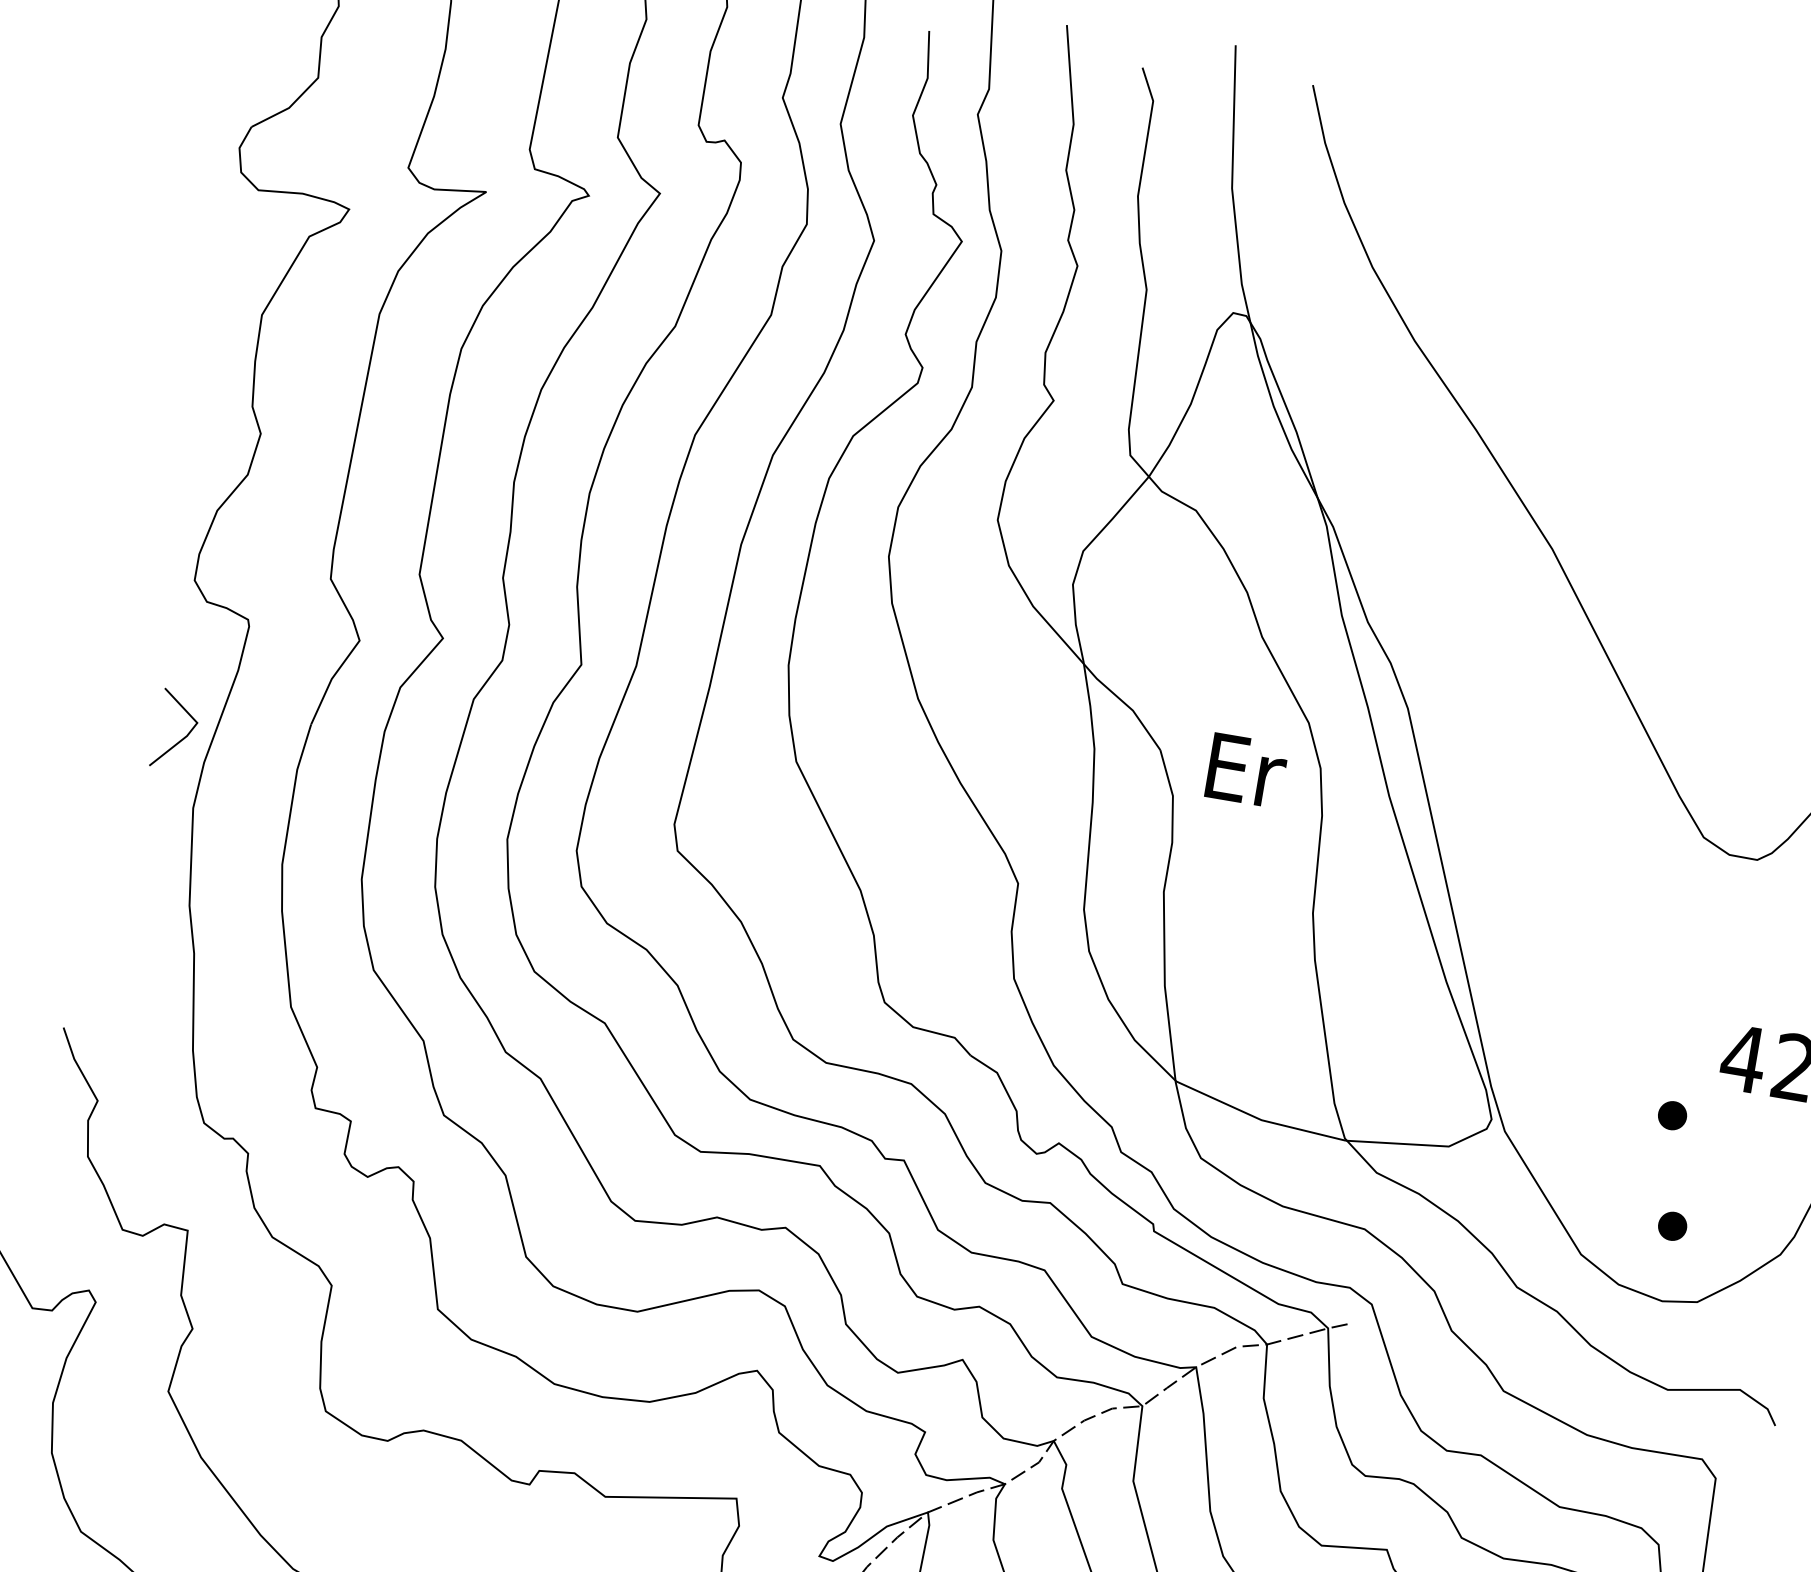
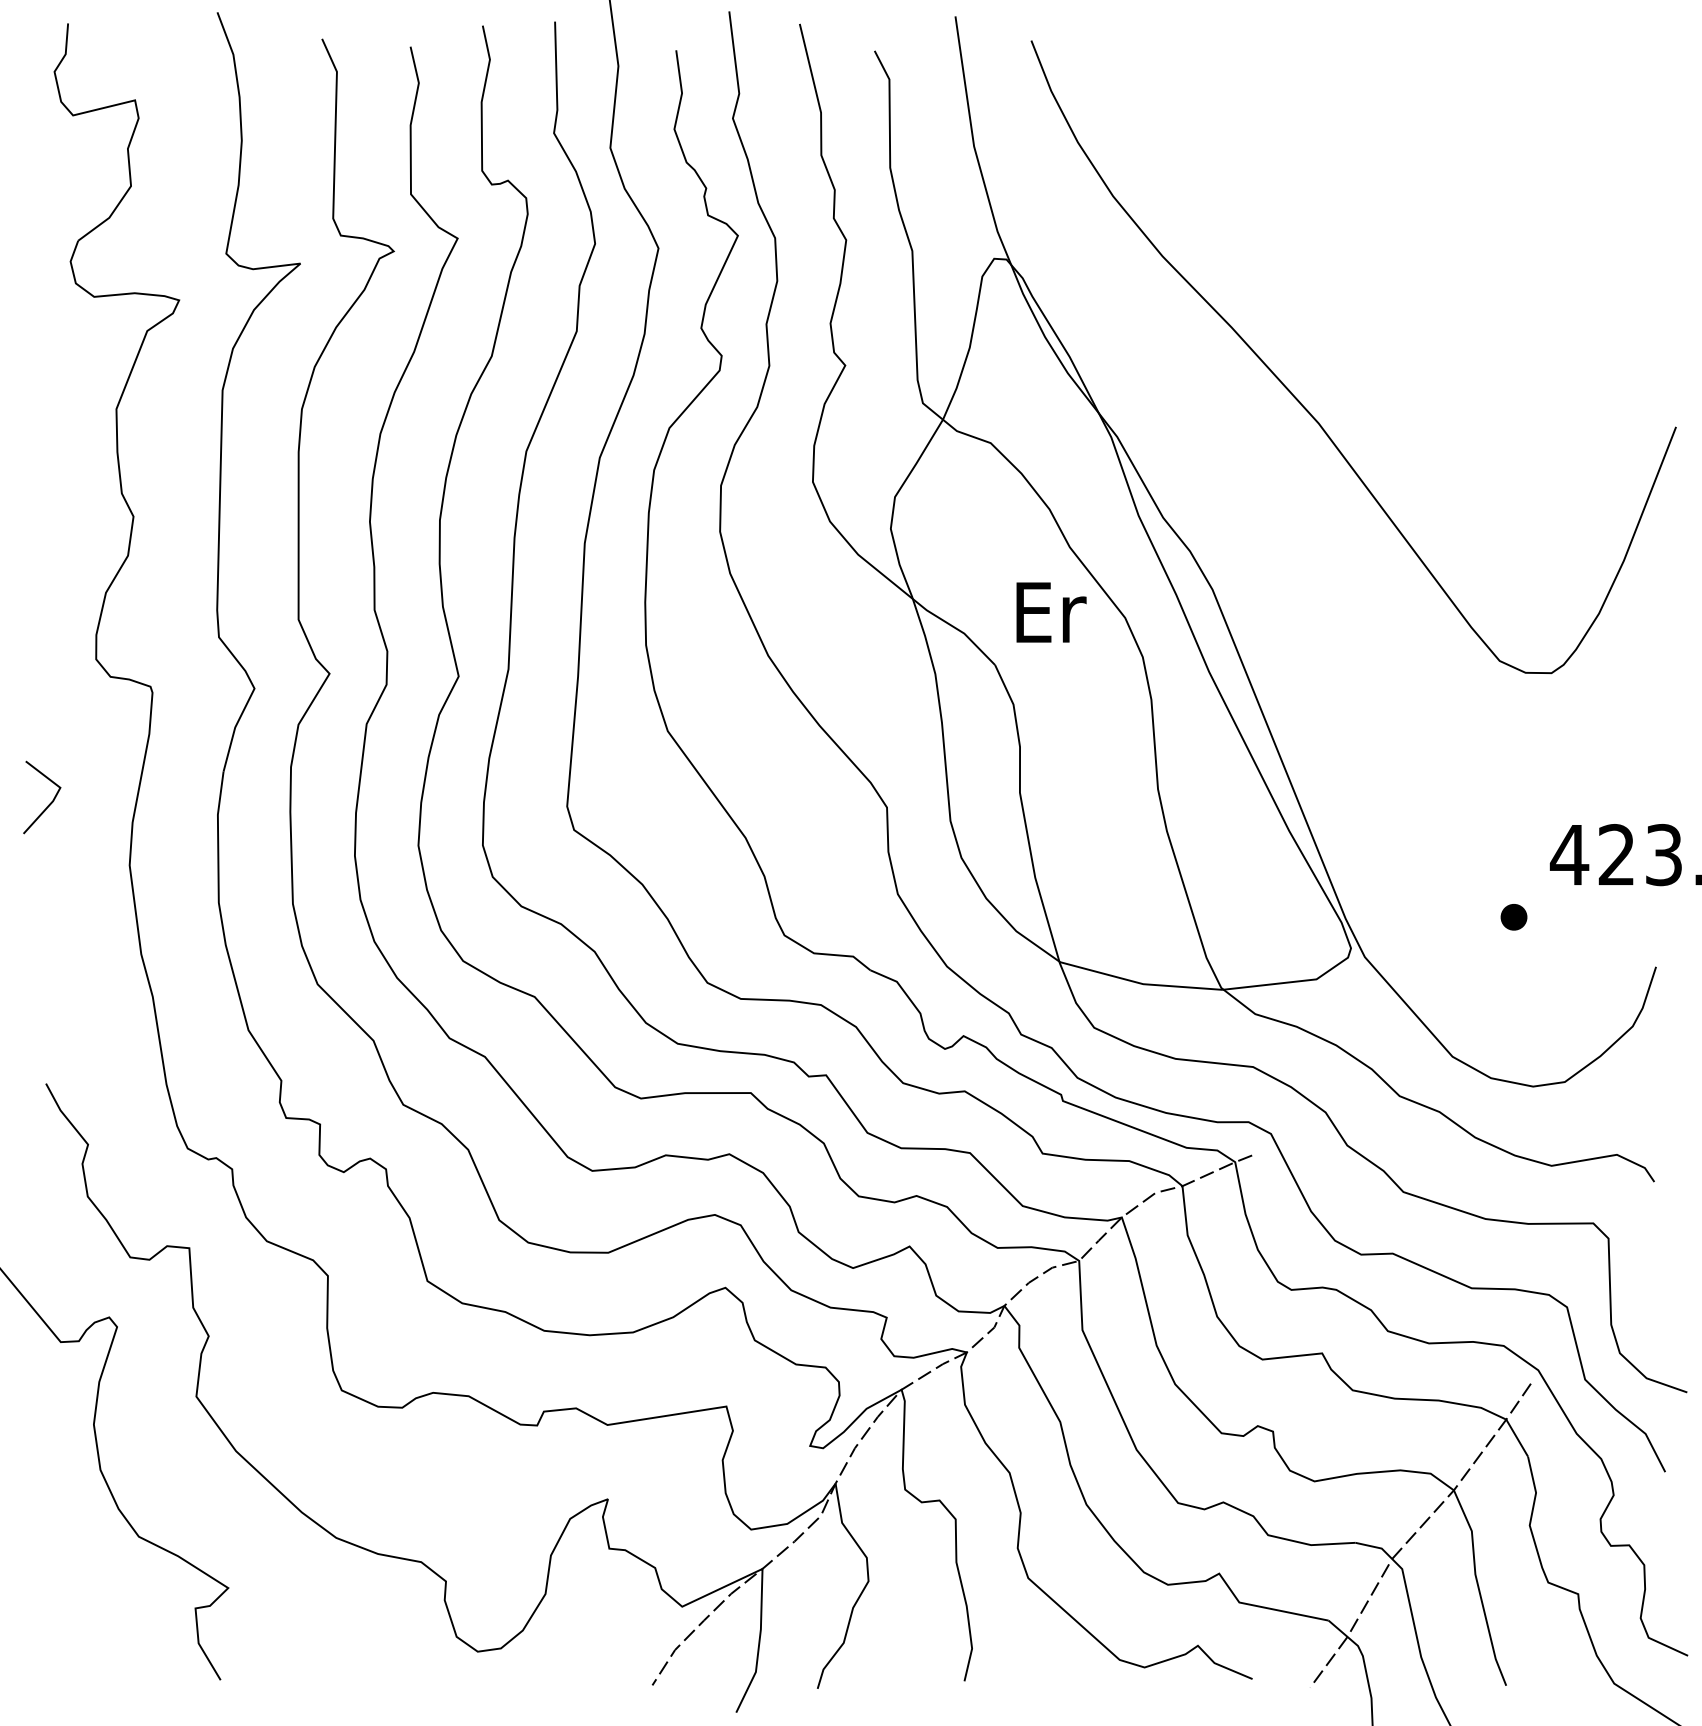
line: (182, 737) -> (49, 803), moved
text: (1246, 770) -> (1051, 612), moved
part: (1672, 1226) -> (1530, 1017), removed

